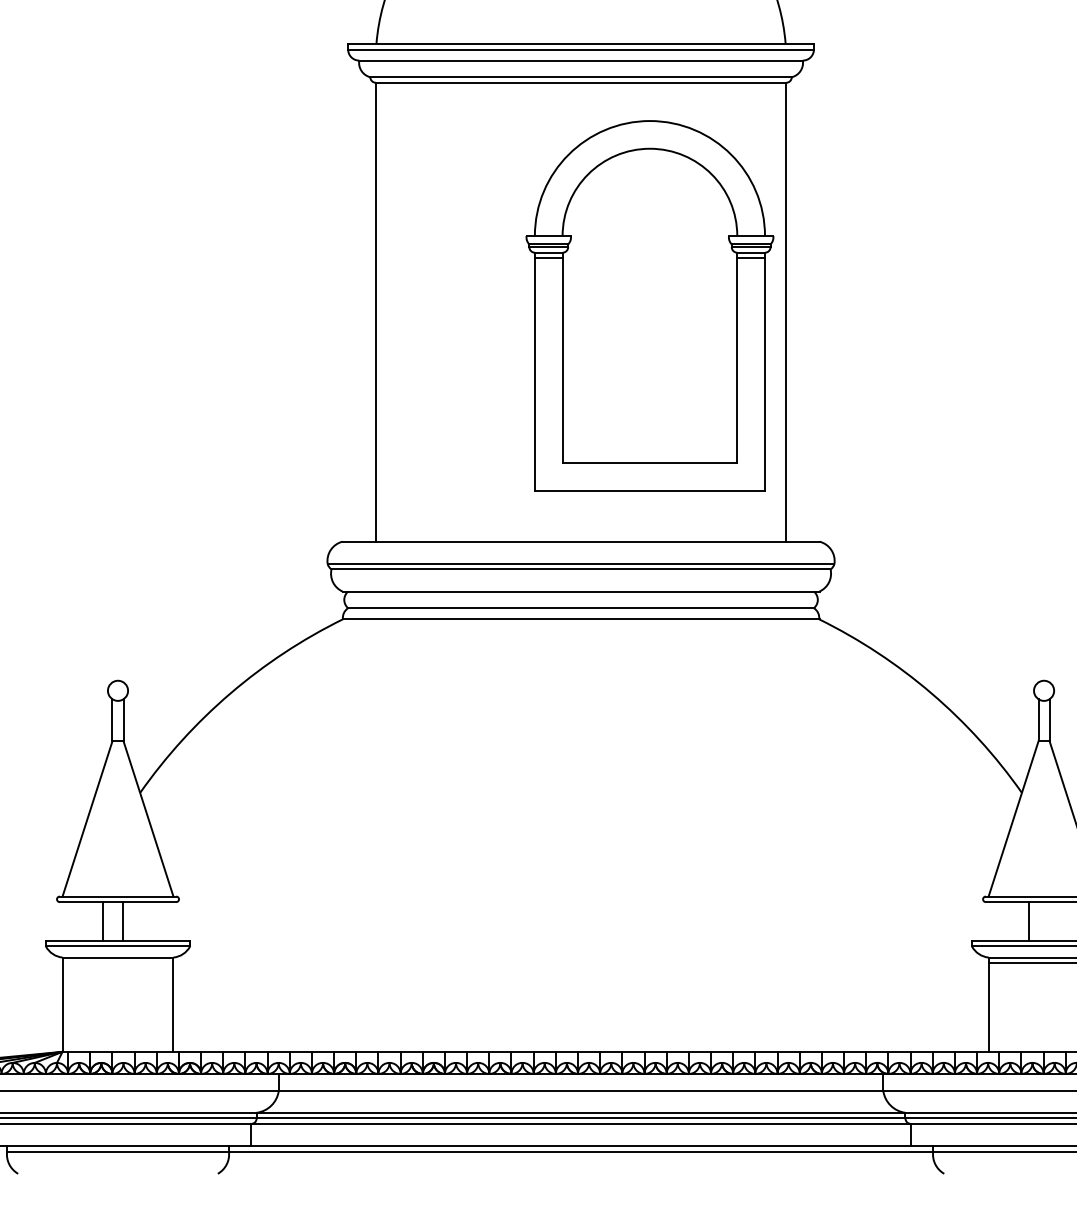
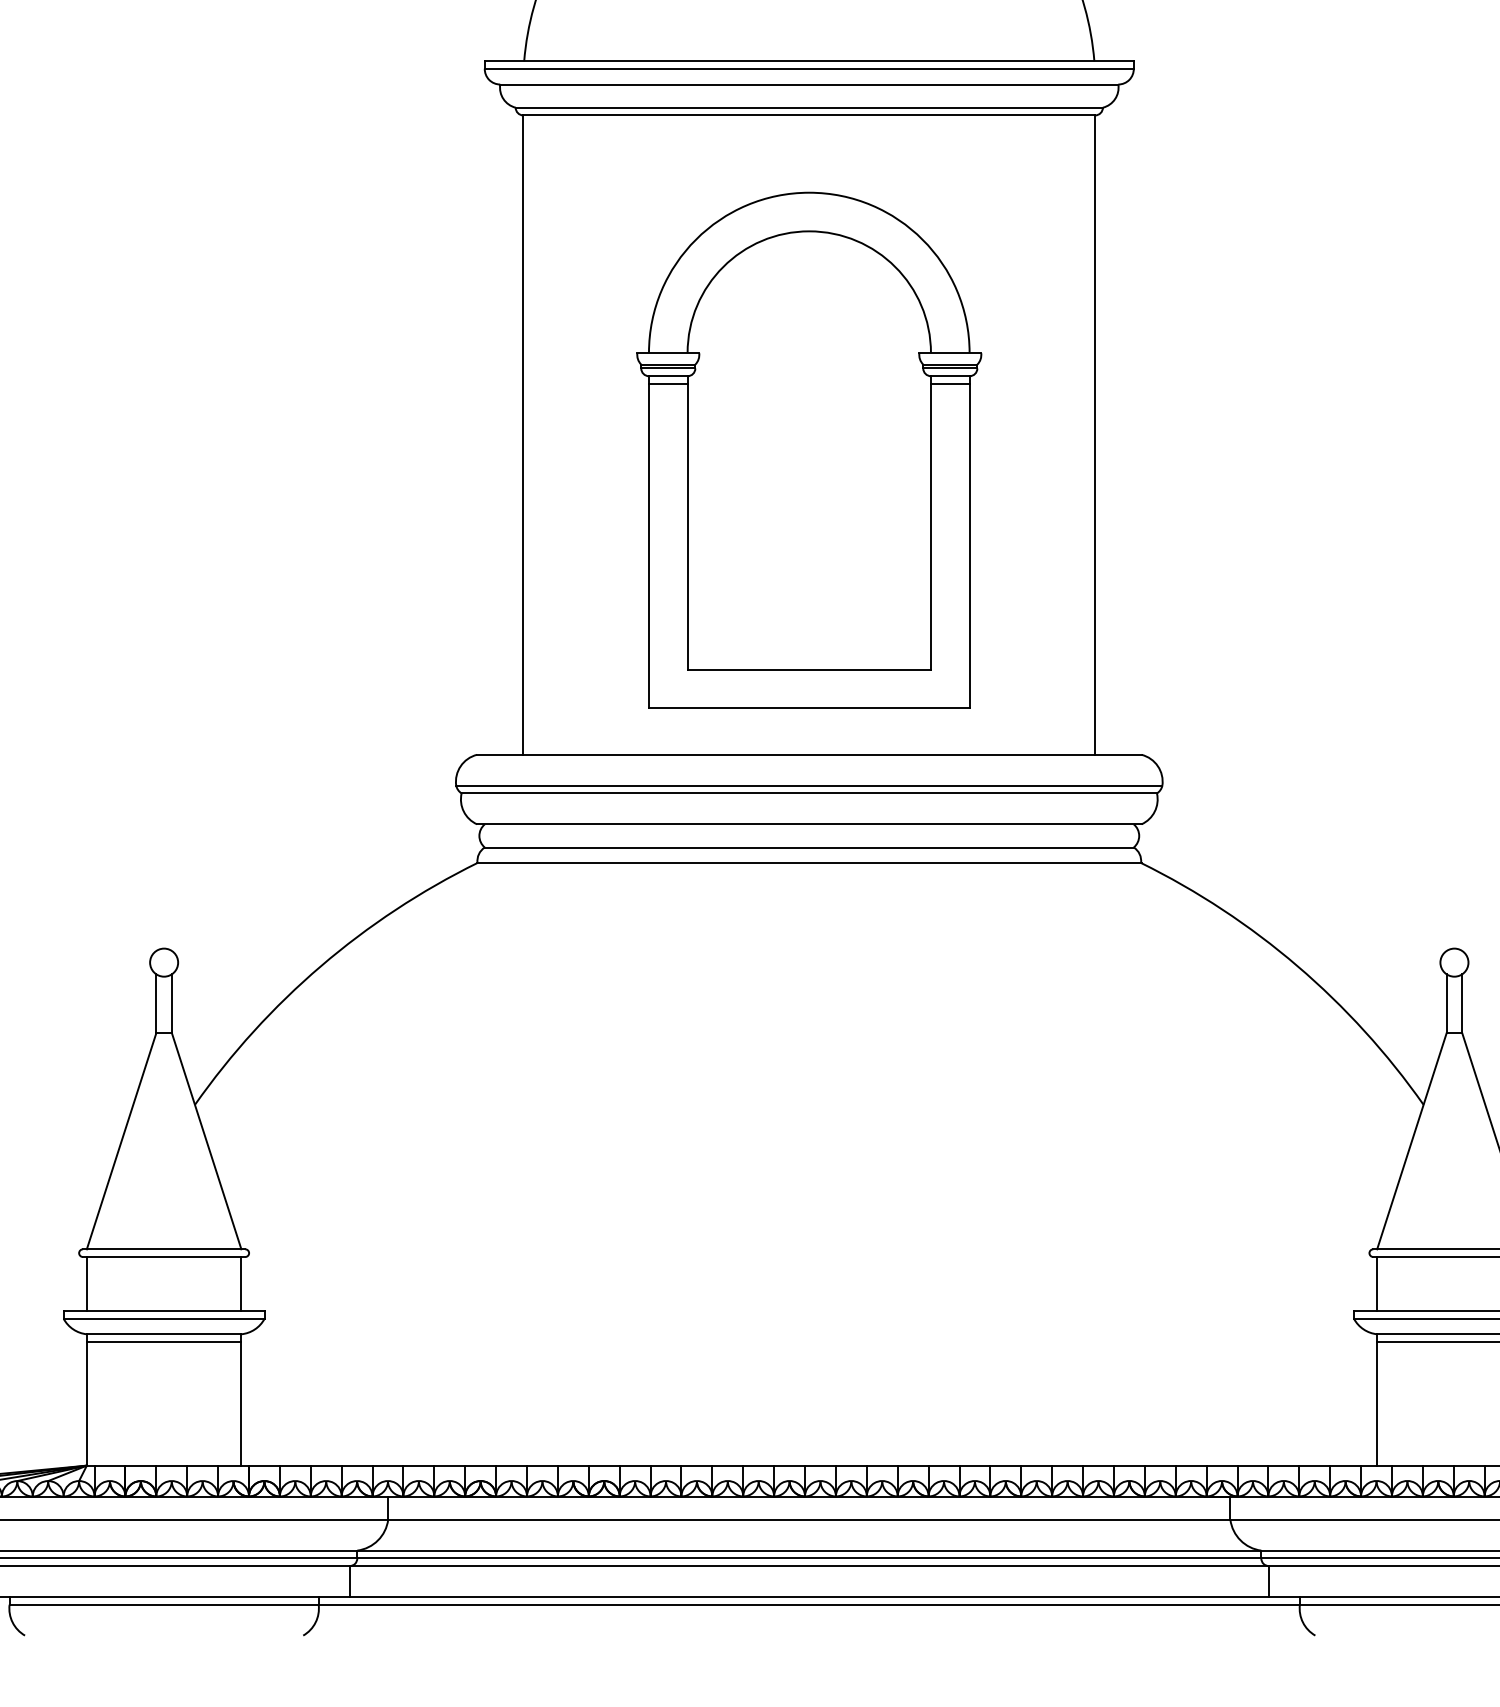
part: (650, 305) -> (809, 449), moved
line: (103, 921) -> (86, 1284), moved
line: (122, 921) -> (241, 1284), moved
line: (1029, 921) -> (1377, 1284), moved
line: (117, 963) -> (163, 1342), added

